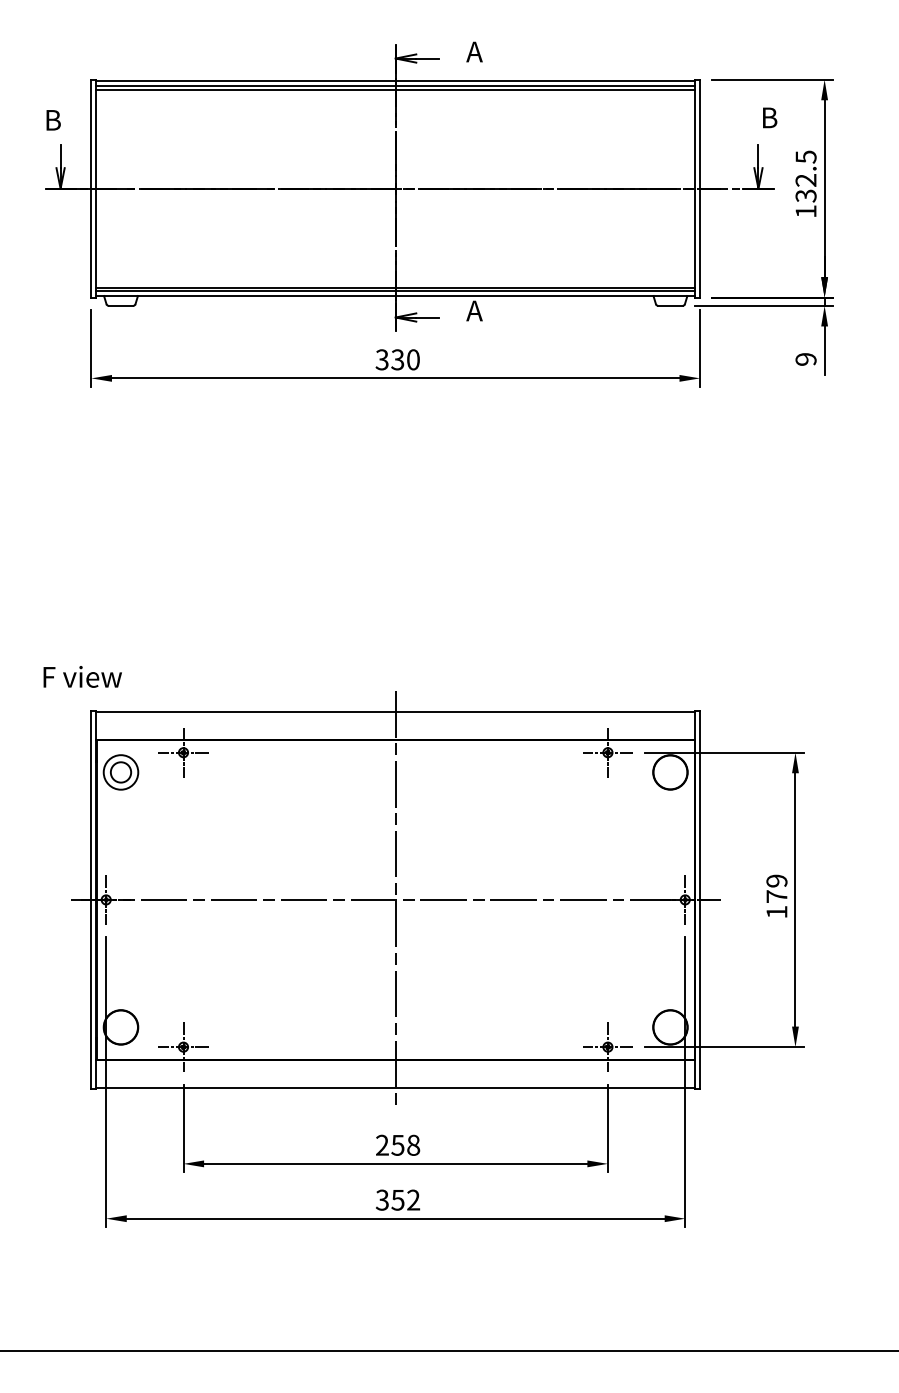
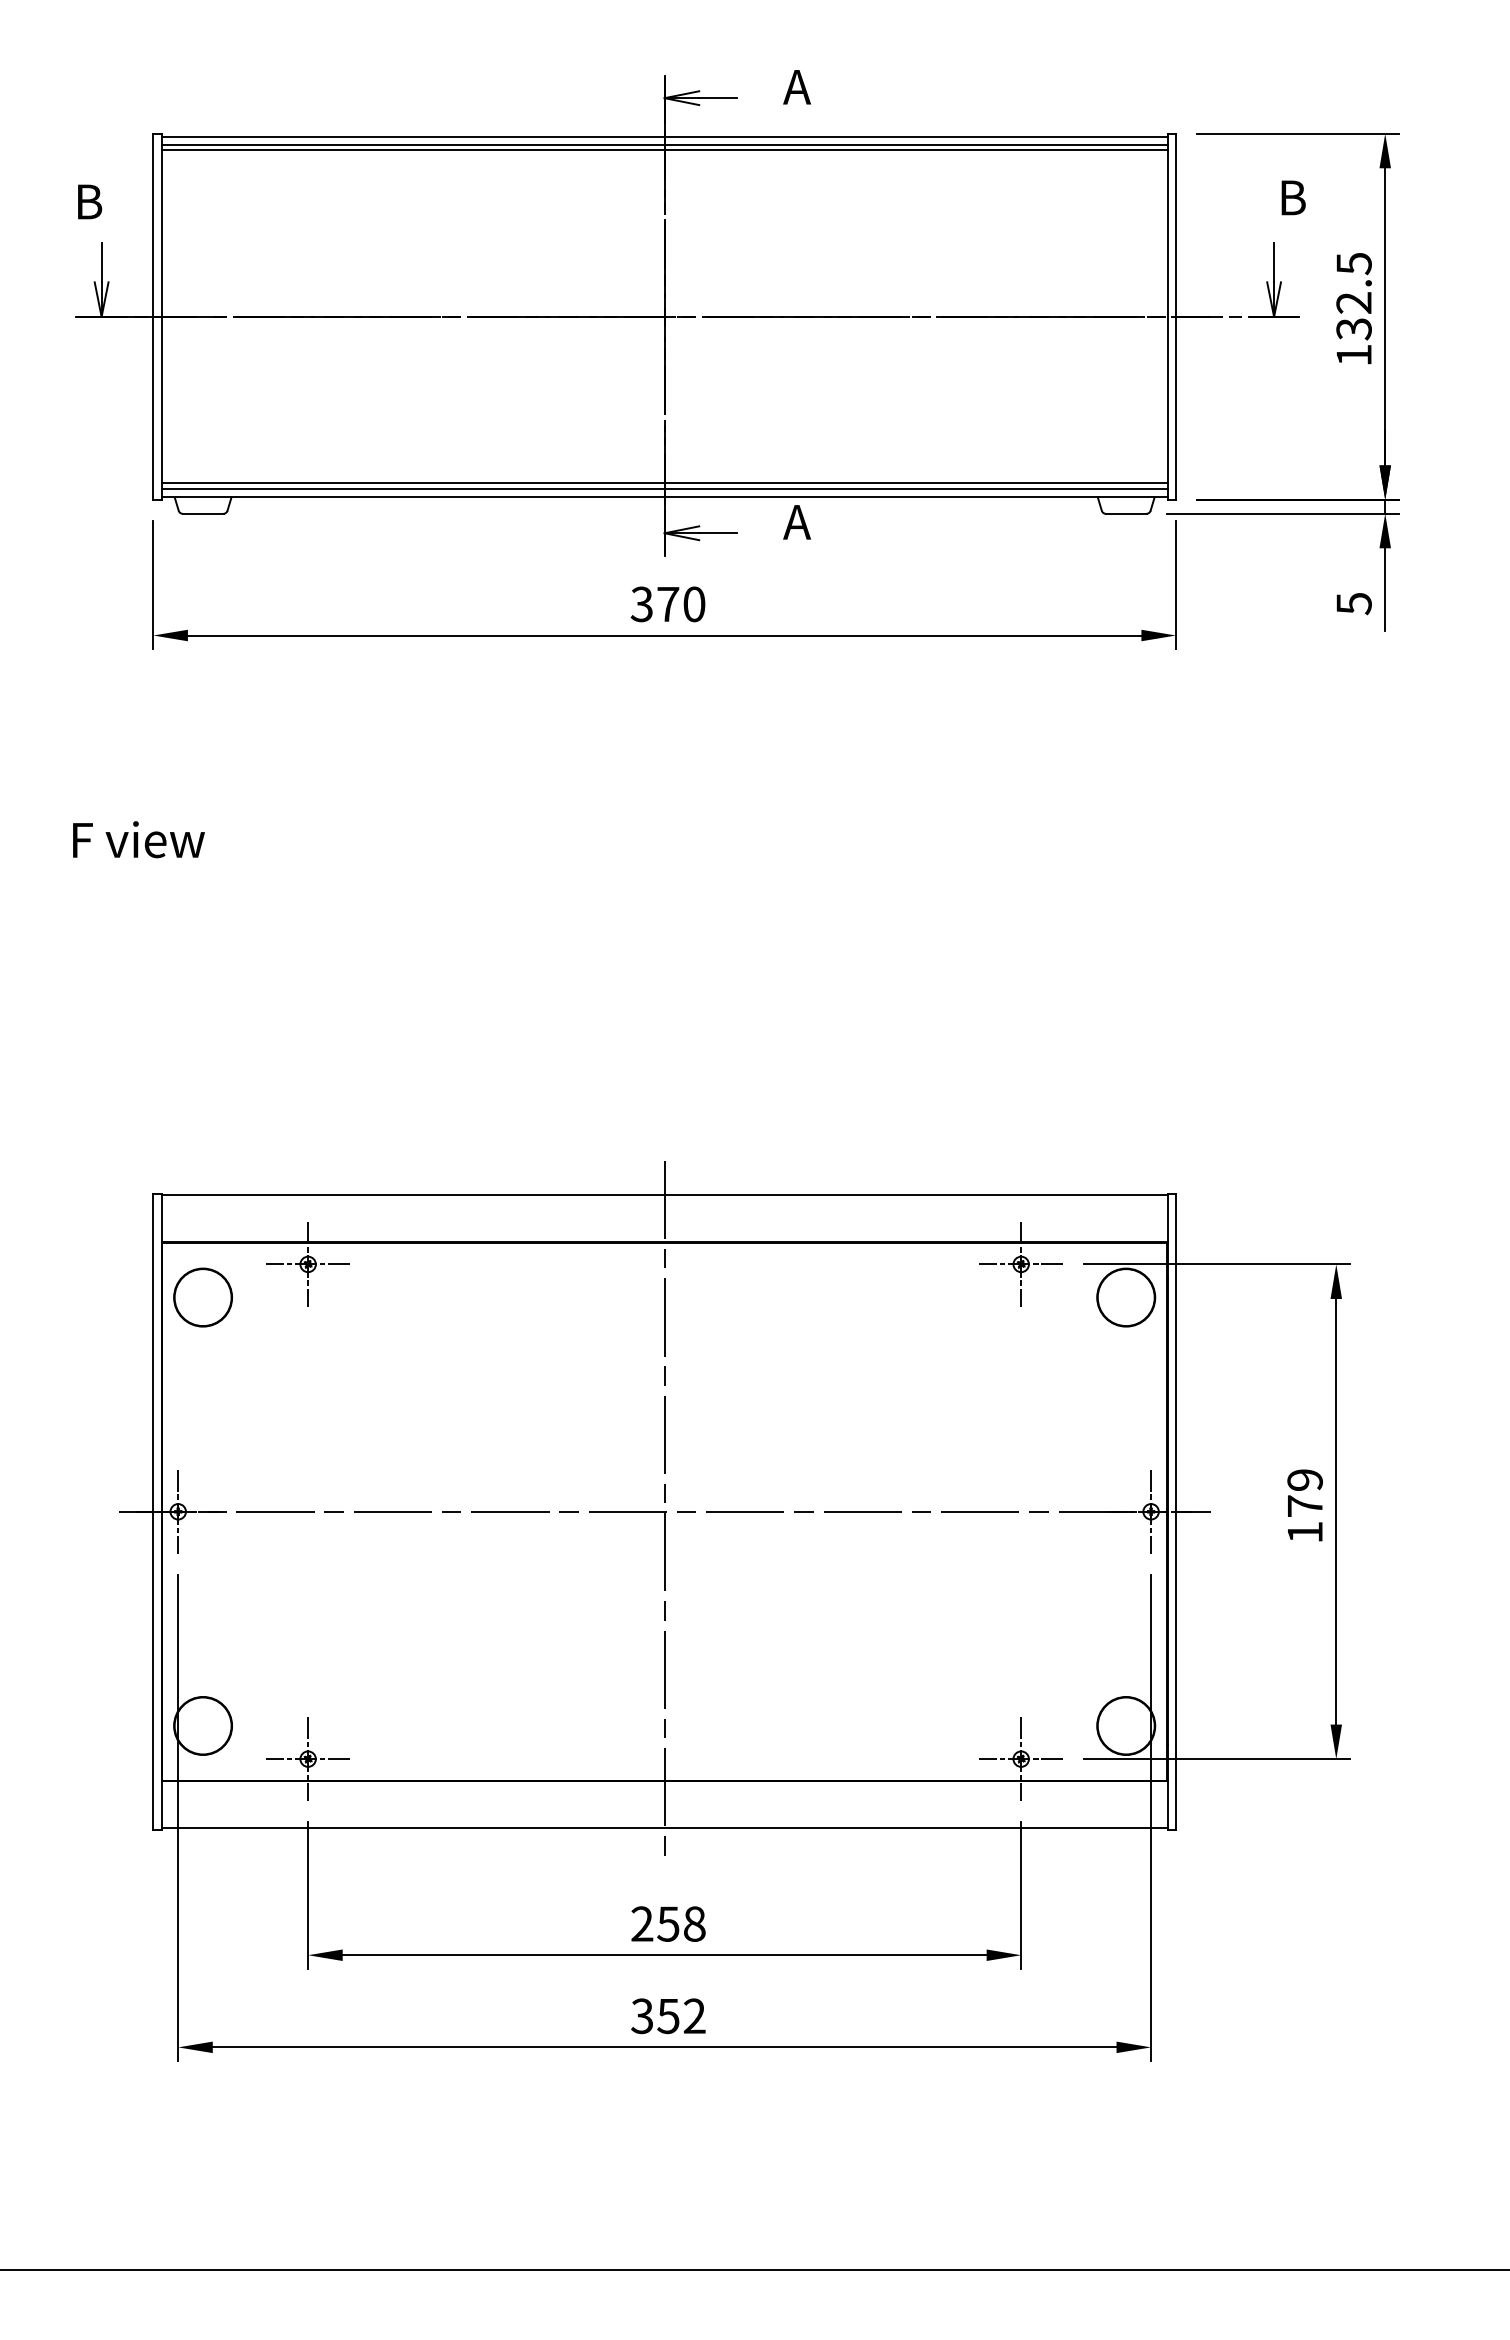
text: (397, 359) -> (667, 603), 330 -> 370
text: (805, 359) -> (1353, 603), 9 -> 5
text: (82, 676) -> (138, 839), moved
circle: (120, 772) -> (202, 1297), size x1.67

